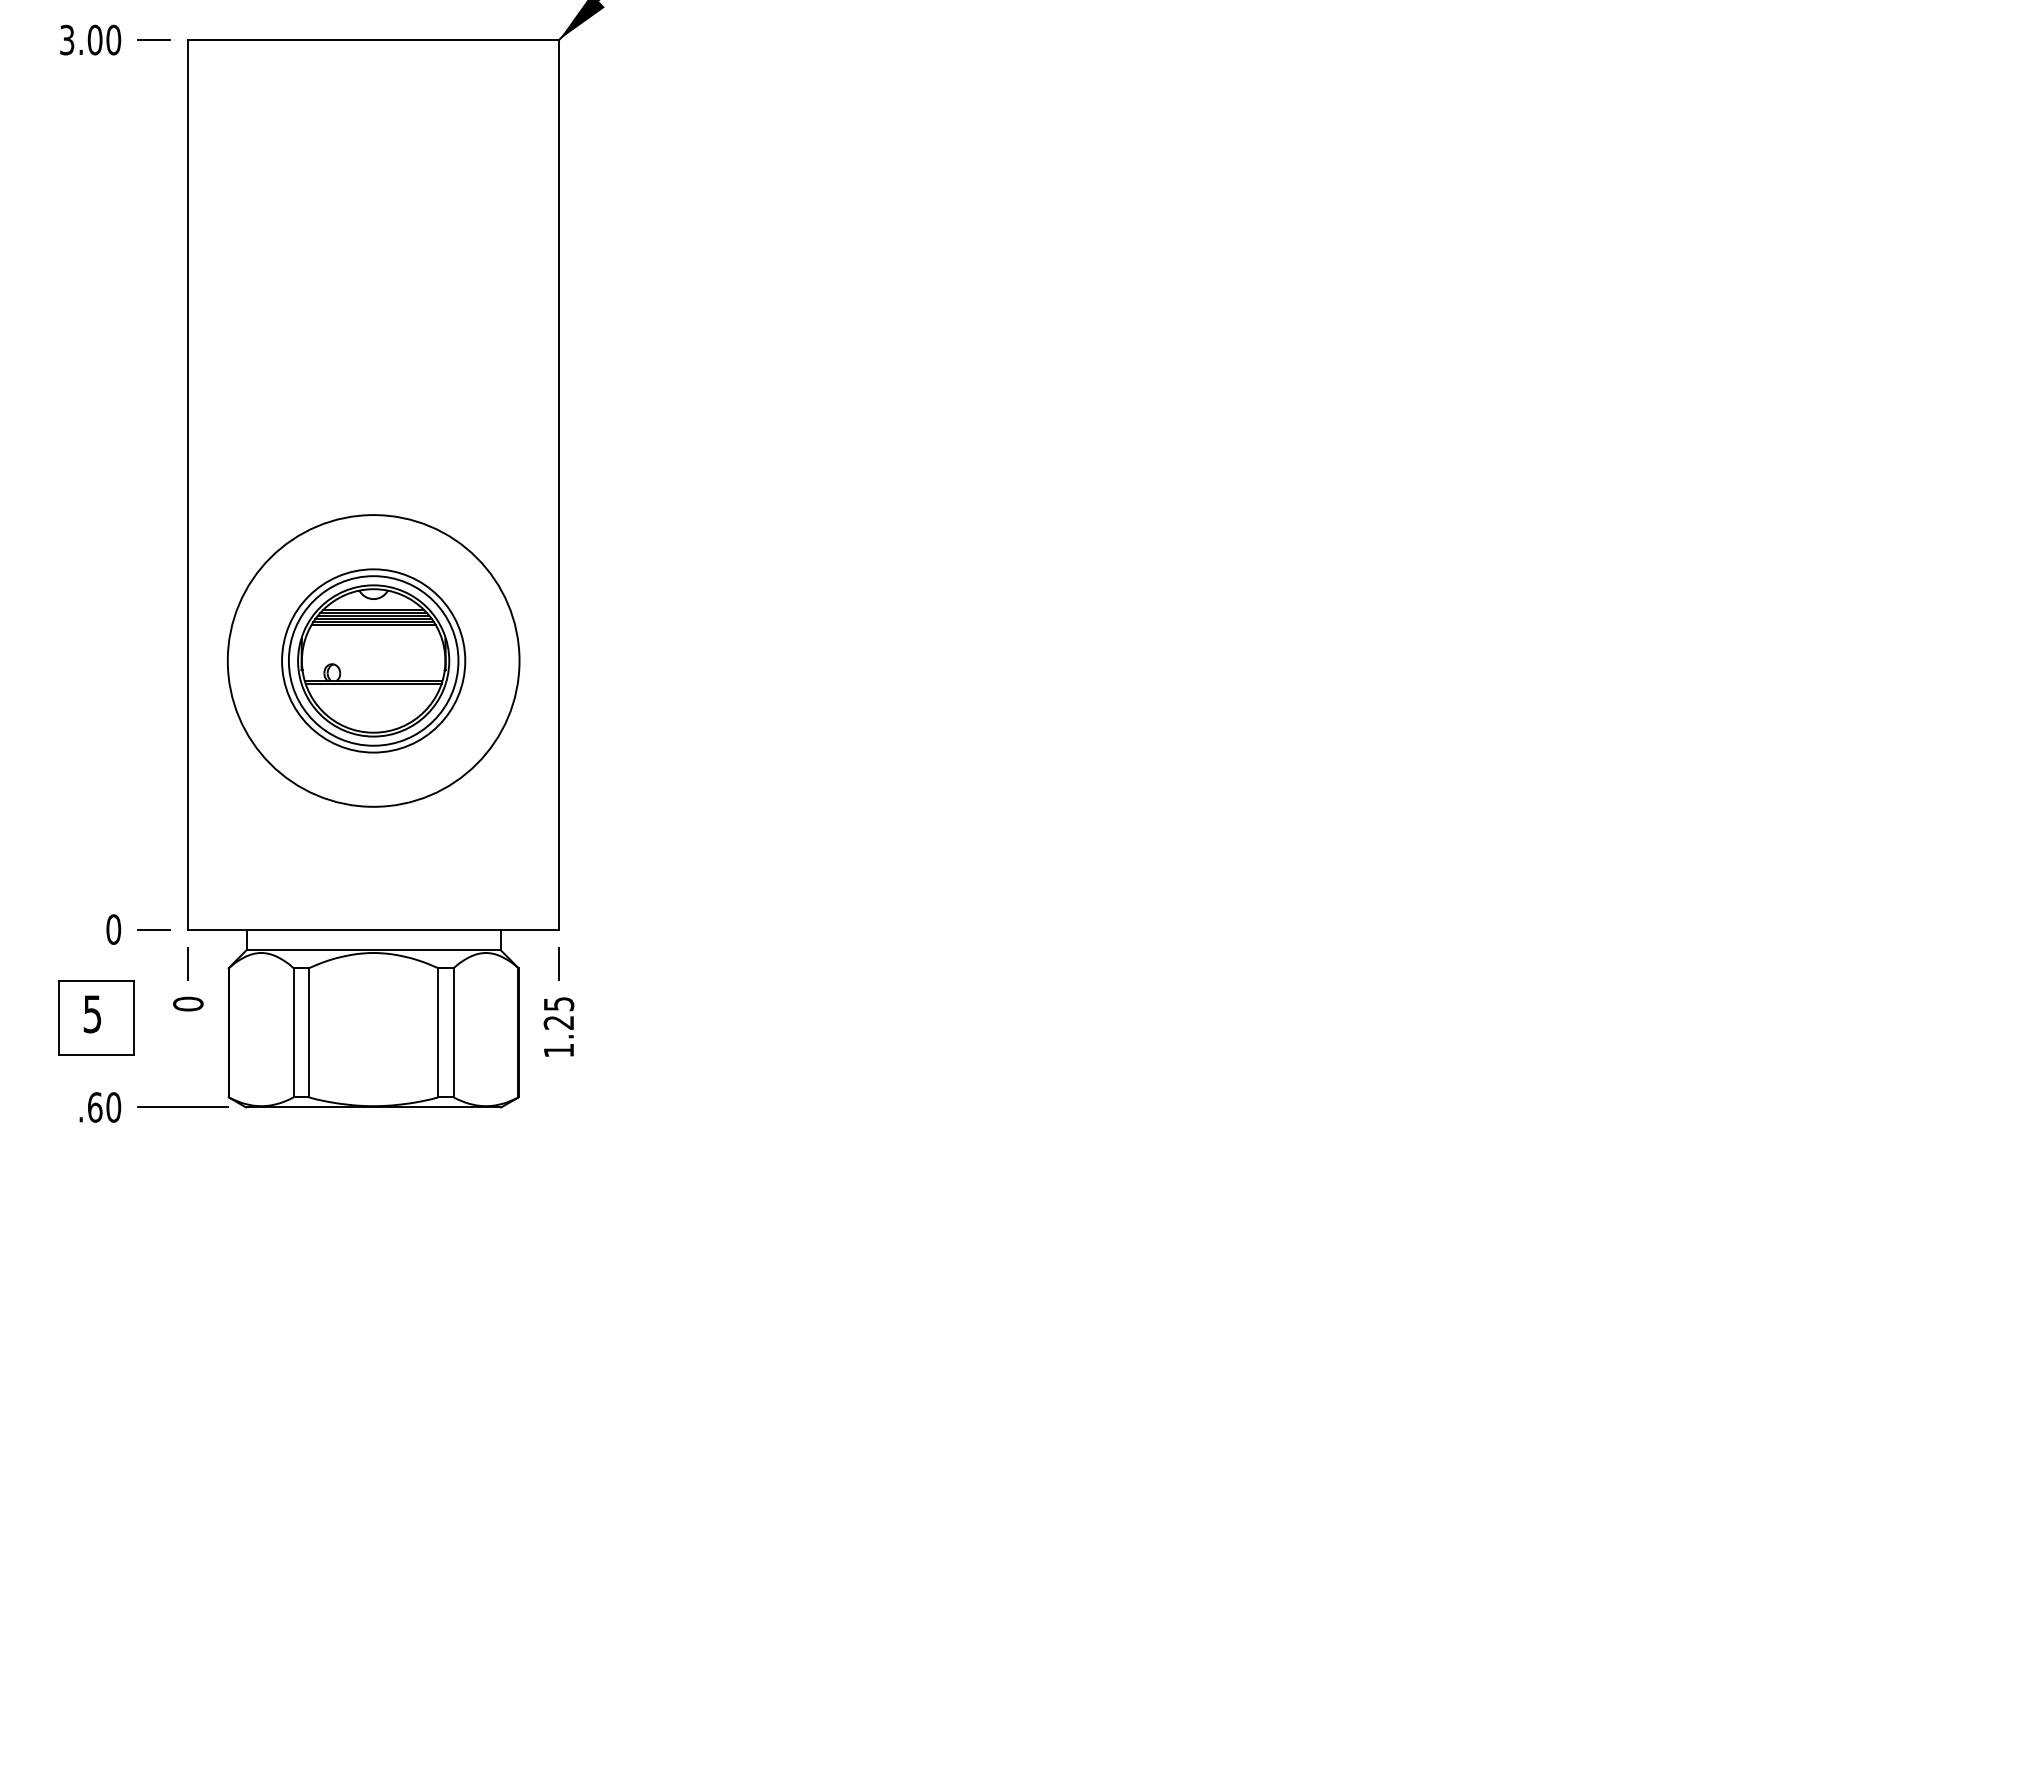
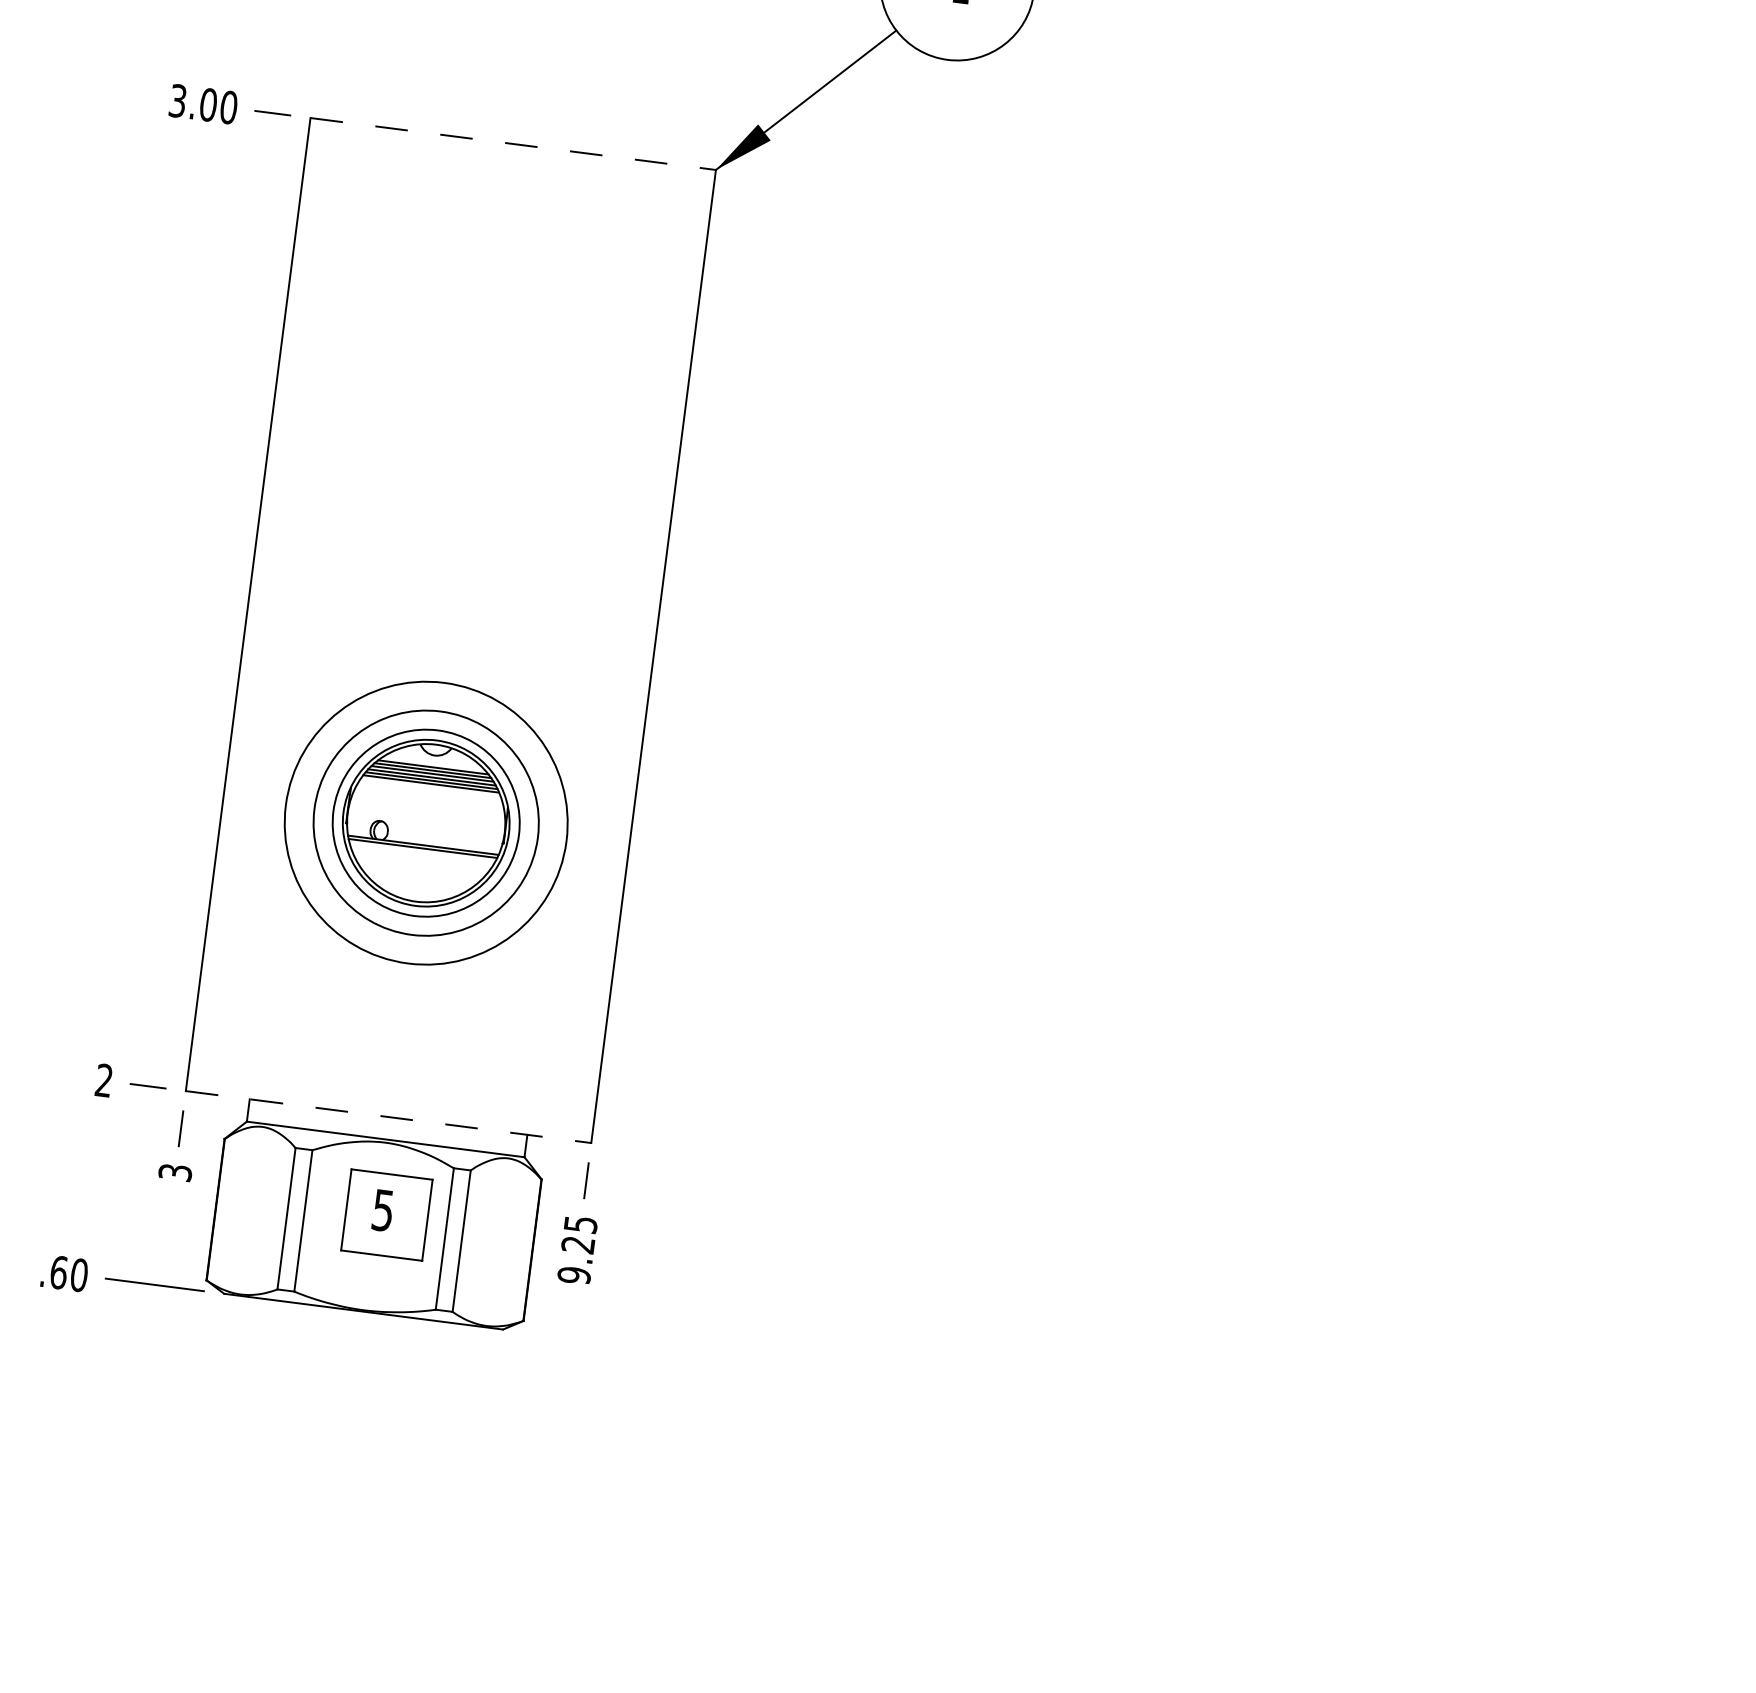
line: (374, 40) -> (514, 144), solid -> dashed
circle: (373, 660) -> (426, 822), size x0.7
circle: (373, 660) -> (426, 822), size x1.4
text: (113, 929) -> (103, 1080), 0 -> 2
line: (374, 929) -> (389, 1117), solid -> dashed
text: (188, 1003) -> (175, 1171), 0 -> 3
part: (96, 1017) -> (387, 1214), moved
text: (558, 1050) -> (573, 1275), 1.25 -> 9.25

